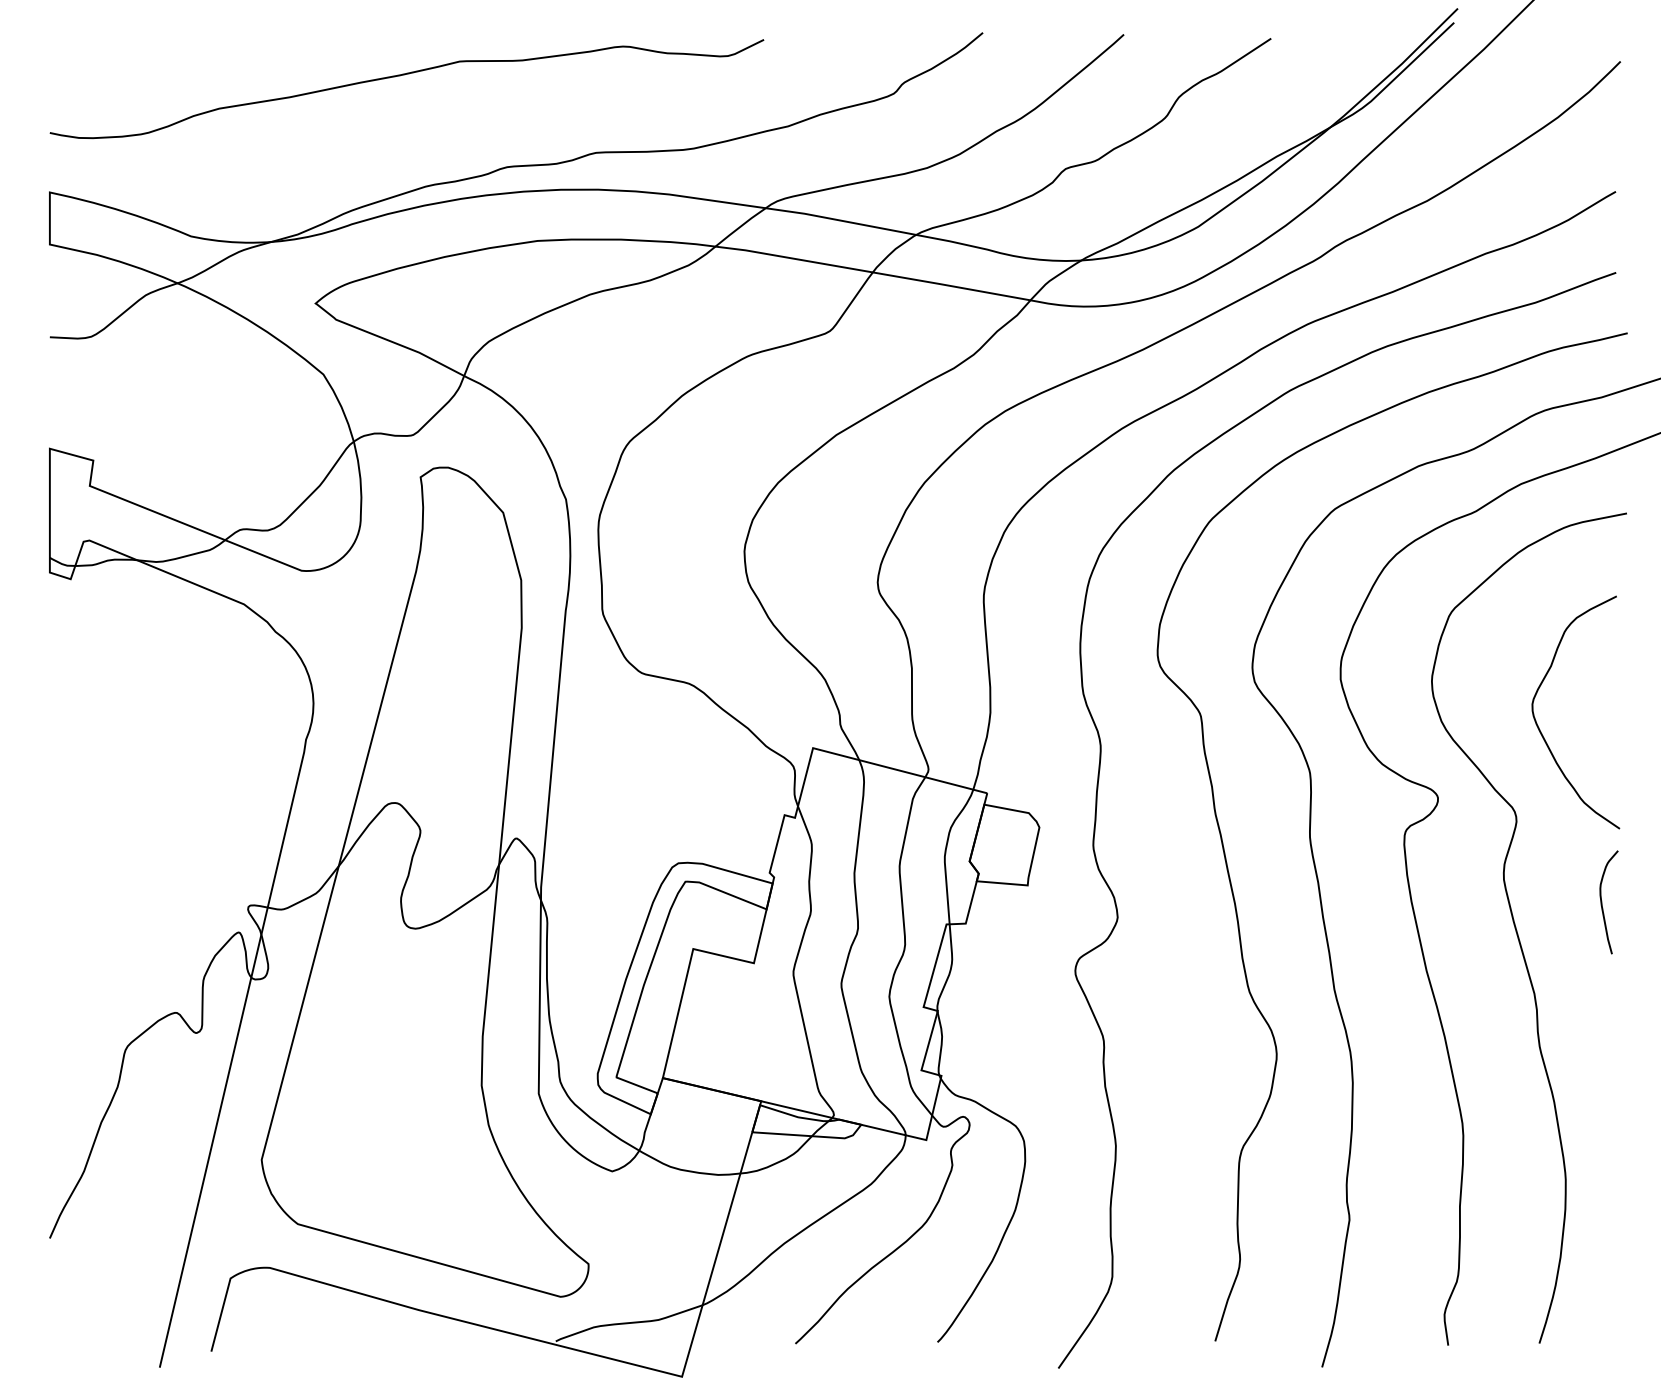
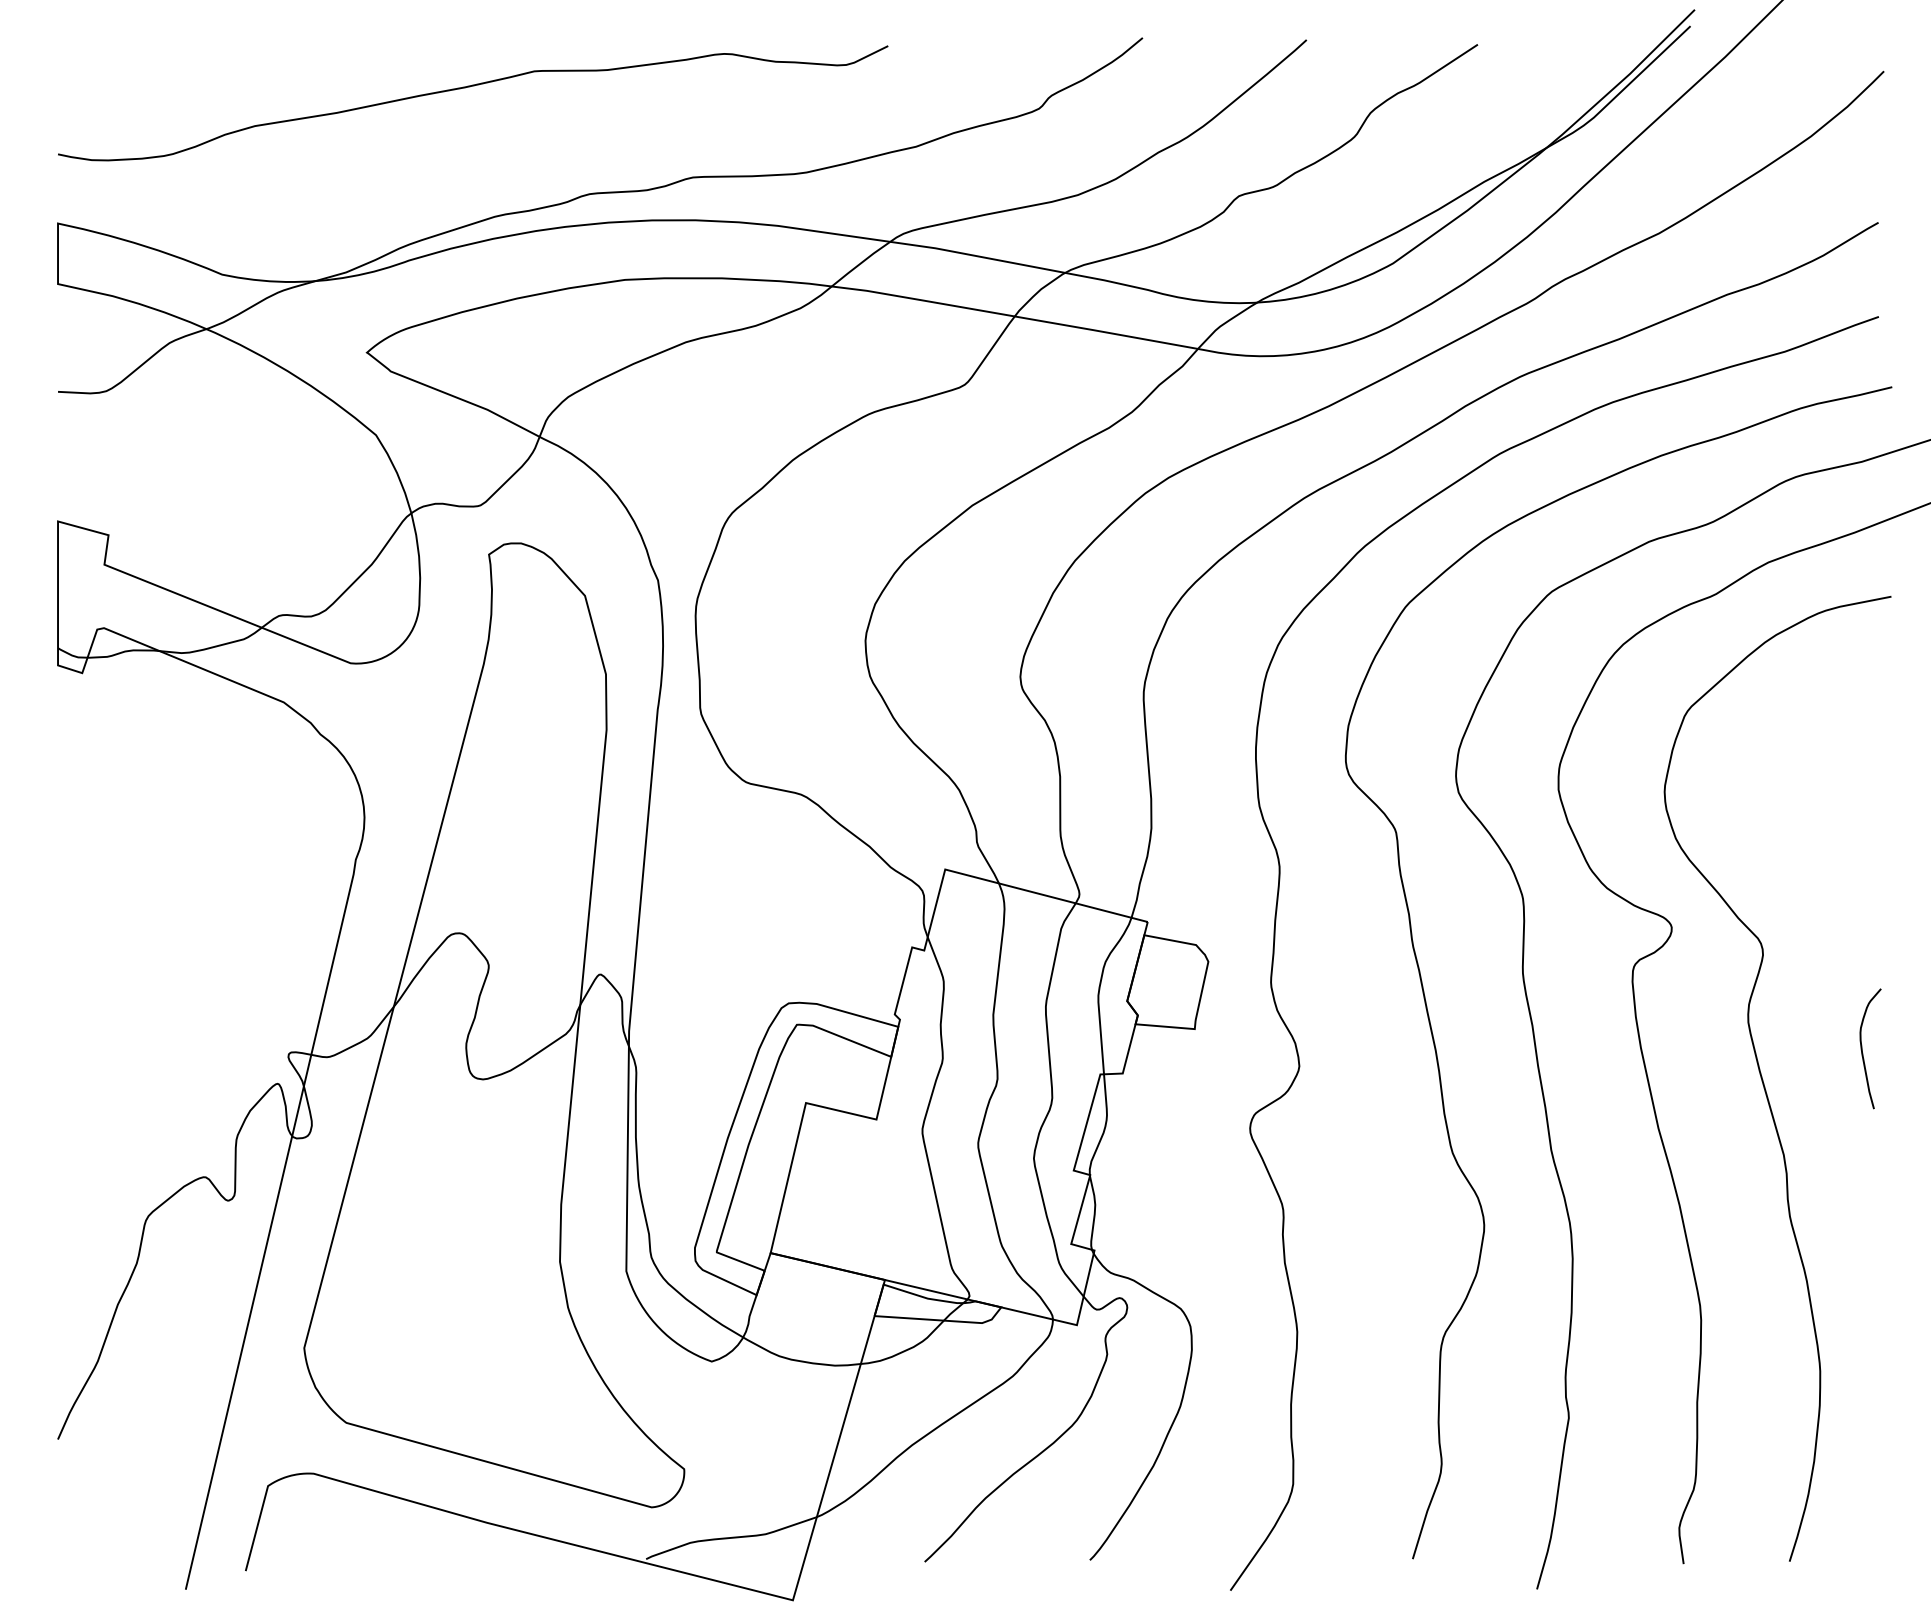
curve: (1540, 729) -> (1790, 847), removed

